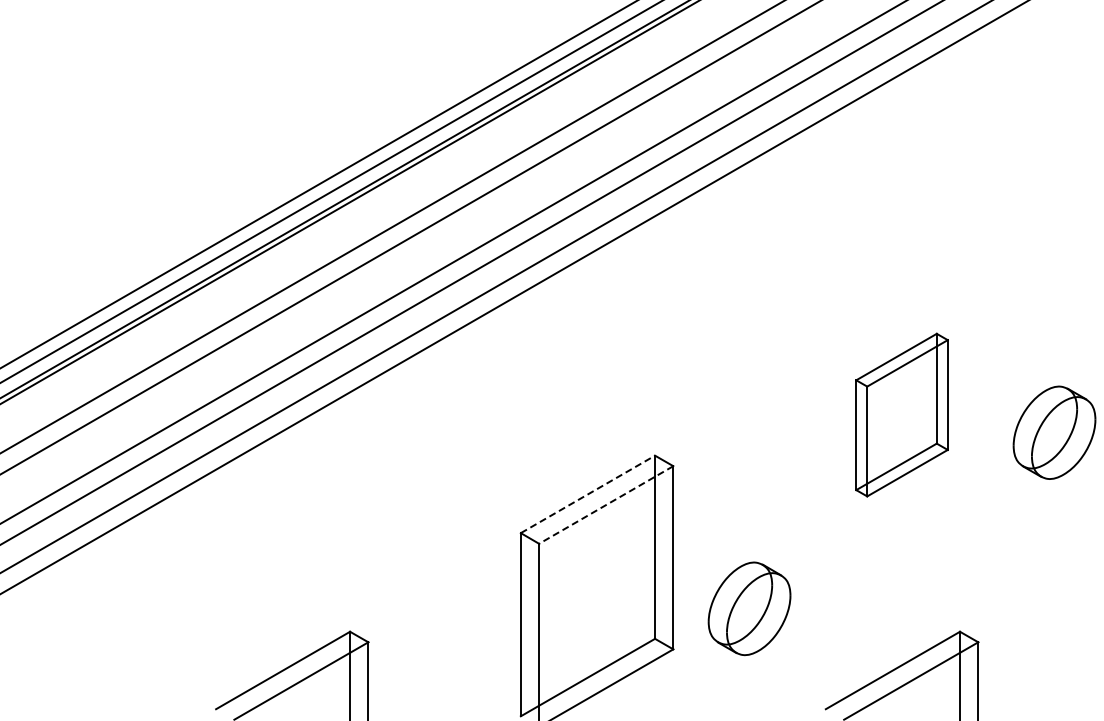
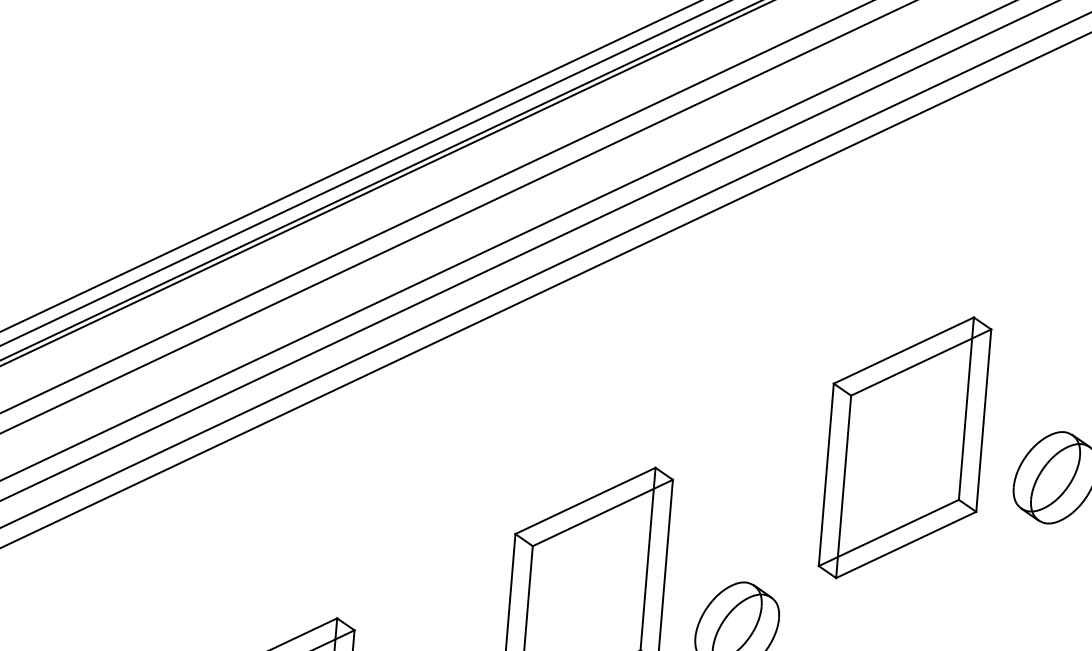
part: (901, 414) -> (904, 447), size x1.67
line: (588, 494) -> (586, 501), dashed -> solid
line: (606, 504) -> (603, 512), dashed -> solid

